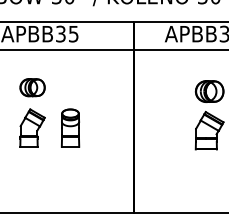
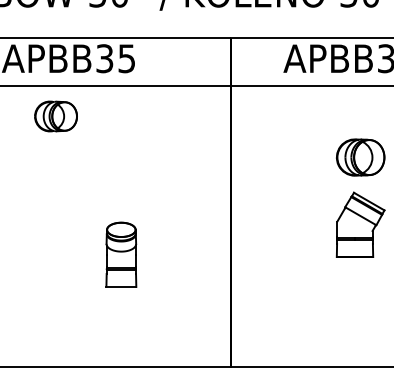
part: (32, 87) -> (55, 116), moved
part: (32, 127) -> (55, 219), removed
part: (70, 127) -> (121, 253), moved

